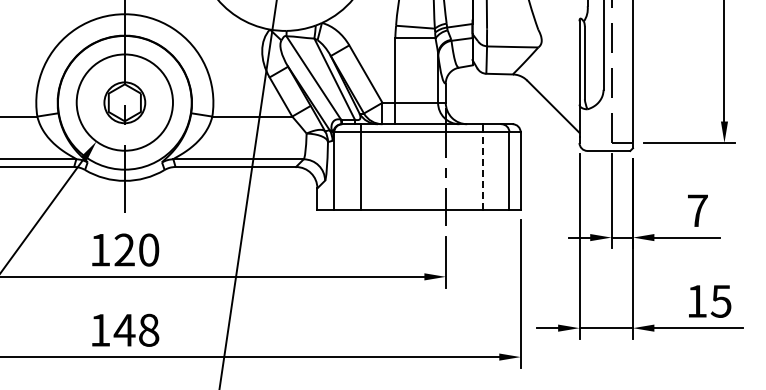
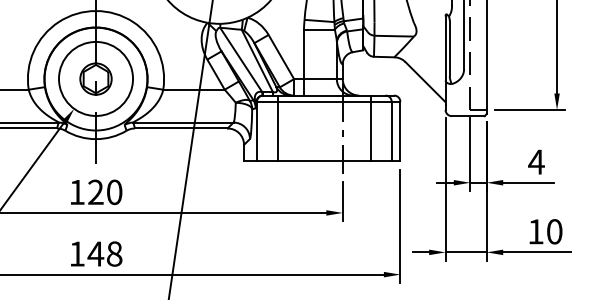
line: (482, 171) -> (371, 131), dashed -> solid
text: (697, 210) -> (536, 161), 7 -> 4
text: (720, 300) -> (554, 231), 15 -> 10

